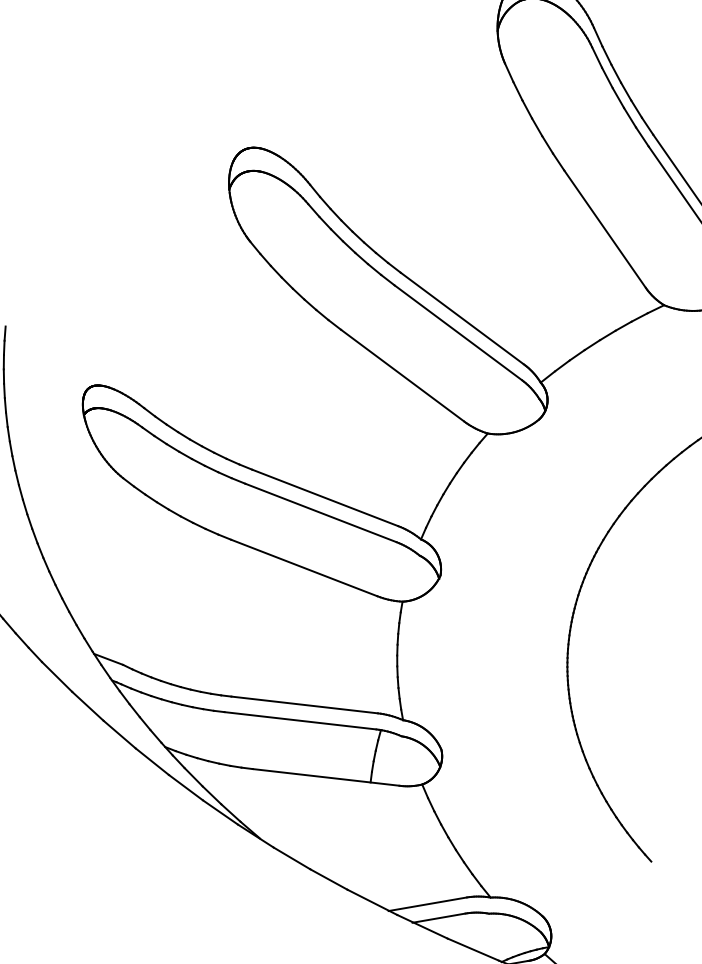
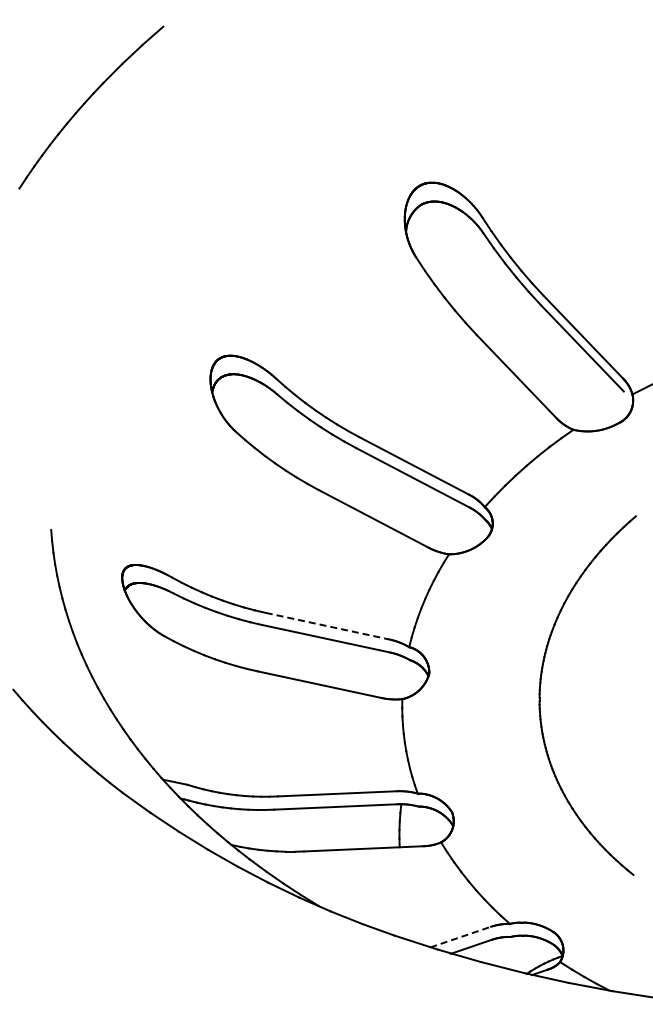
line: (326, 498) -> (328, 626), solid -> dashed
line: (428, 903) -> (461, 936), solid -> dashed

